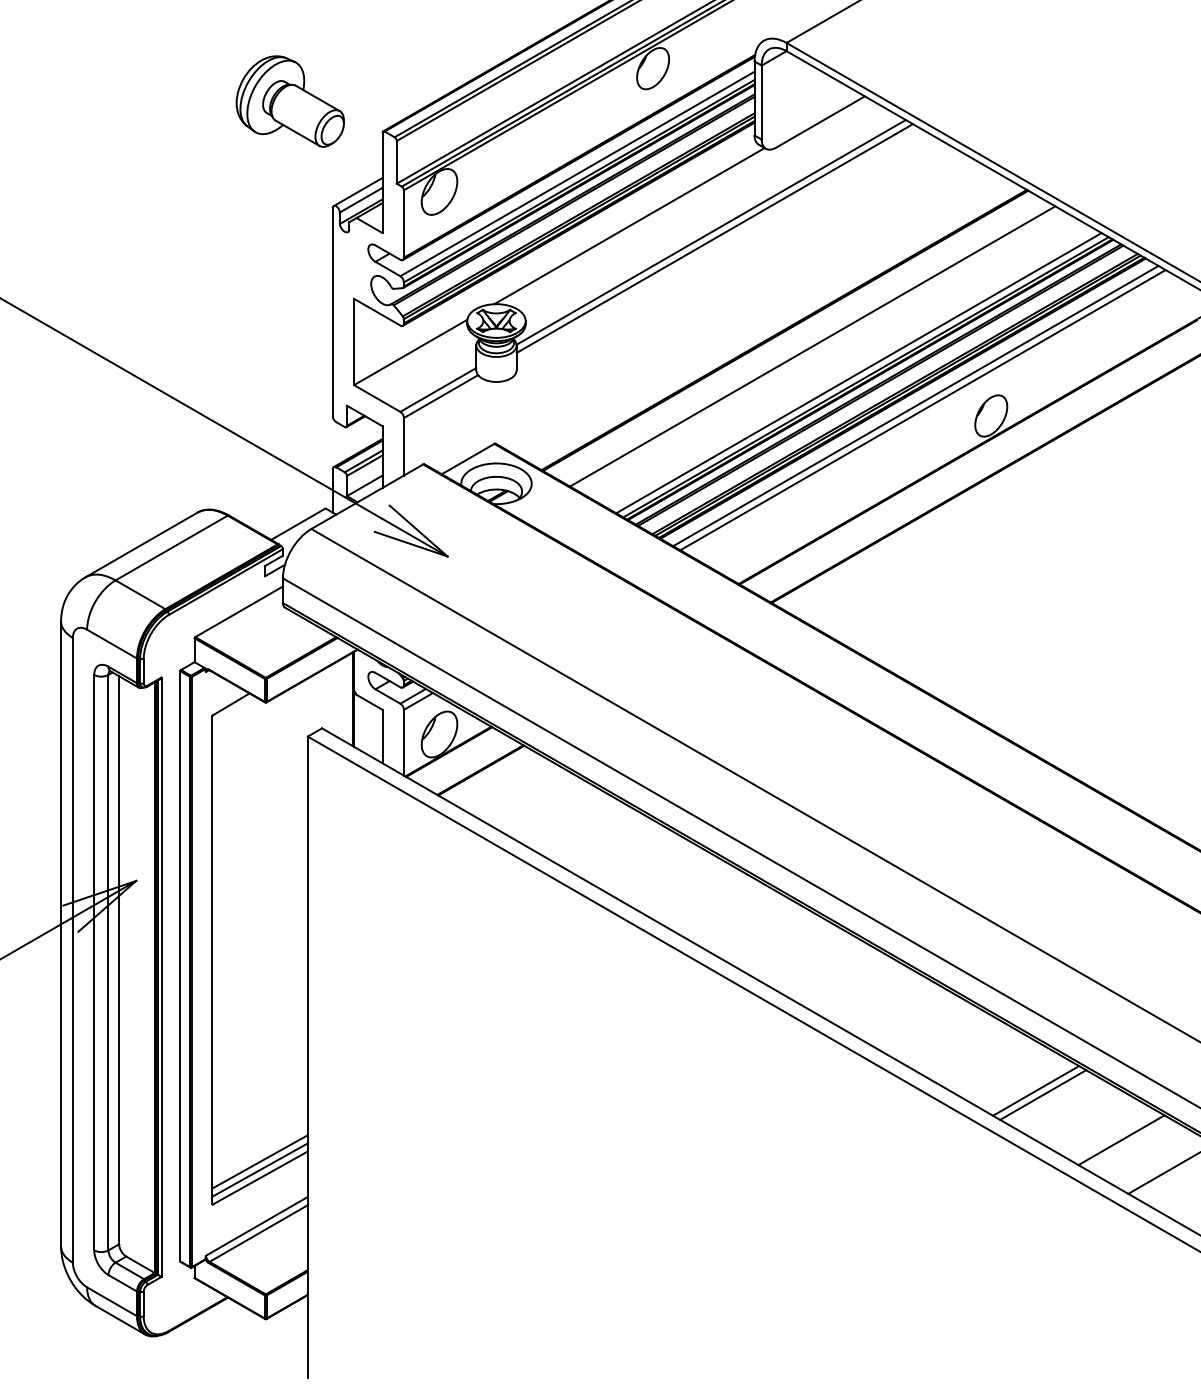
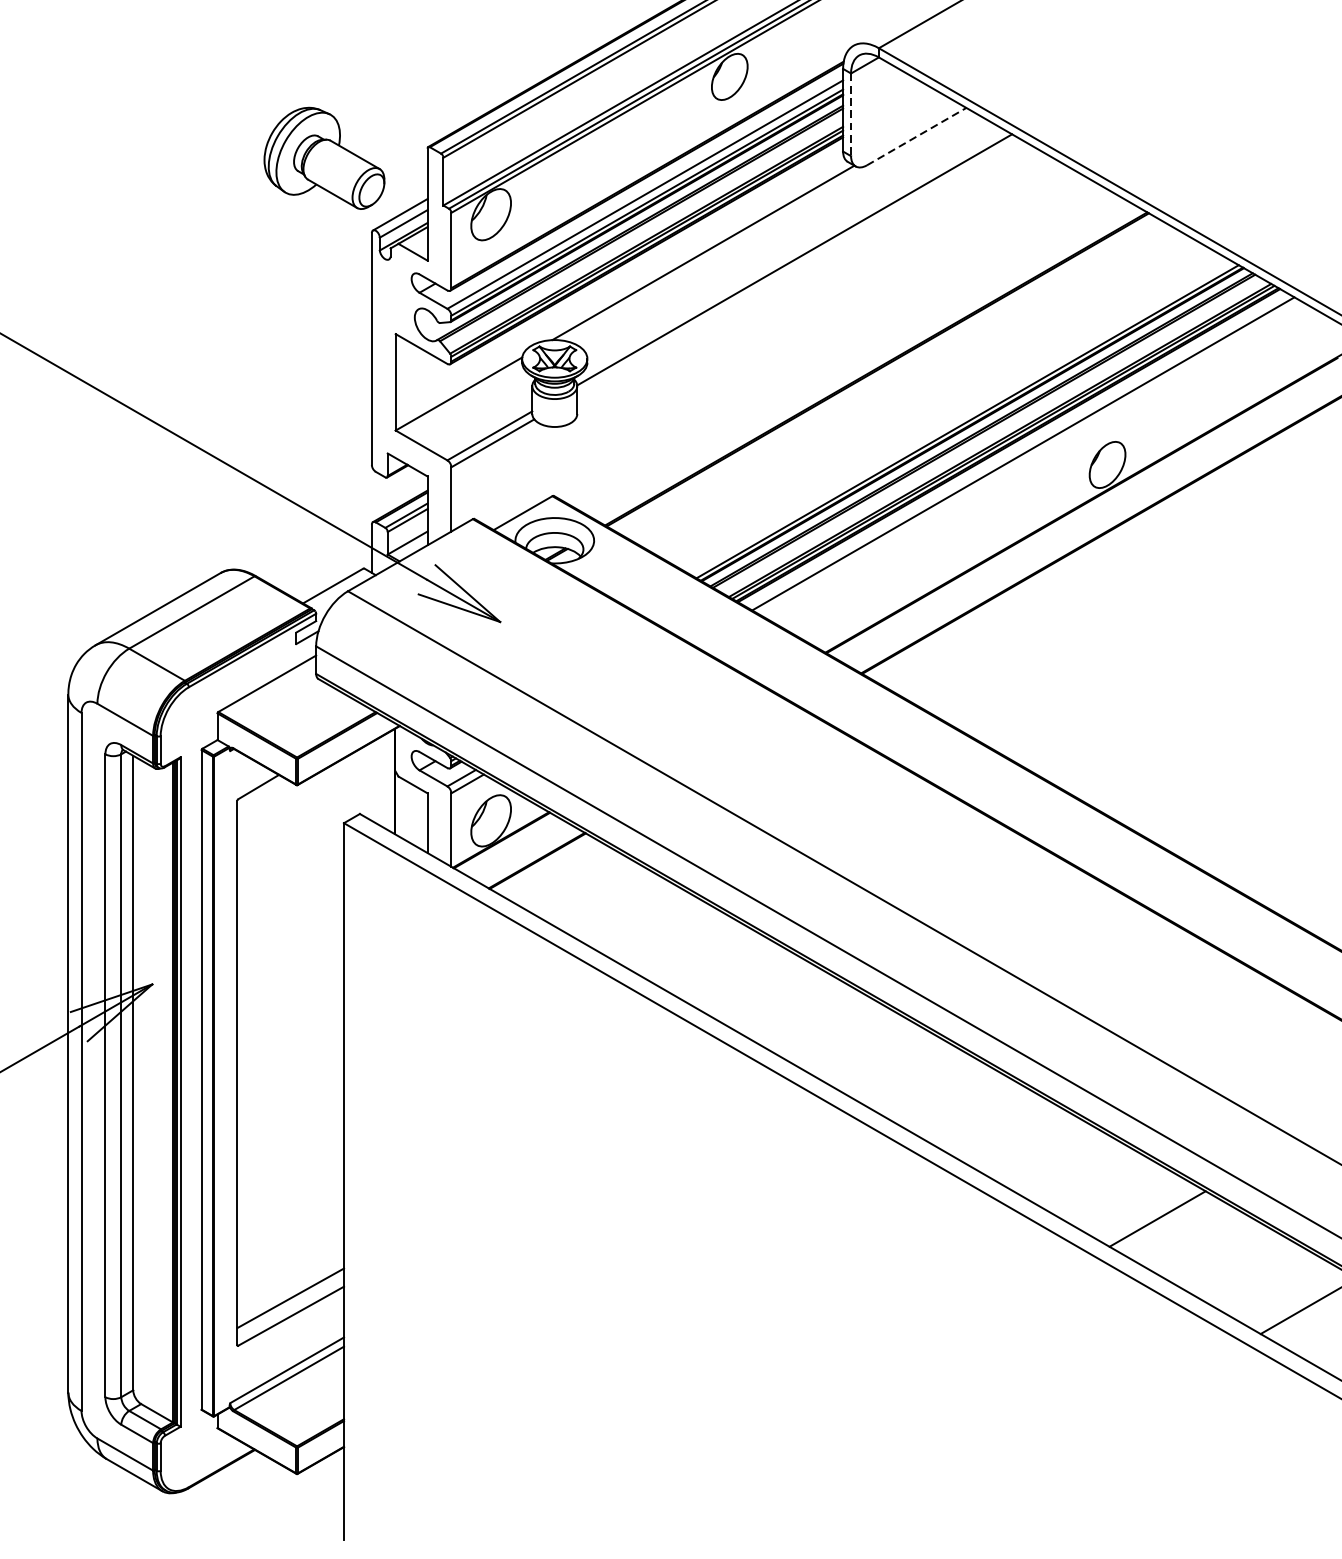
part: (289, 101) -> (323, 158), moved
line: (761, 102) -> (850, 114), solid -> dashed
line: (820, 121) -> (916, 135), solid -> dashed
line: (714, 238) -> (798, 266), removed
line: (812, 346) -> (907, 387), removed
line: (858, 373) -> (959, 417), removed
line: (922, 410) -> (1030, 458), removed
line: (1043, 1094) -> (1165, 1223), removed
line: (1121, 1140) -> (1253, 1274), removed
line: (259, 1169) -> (290, 1306), removed

